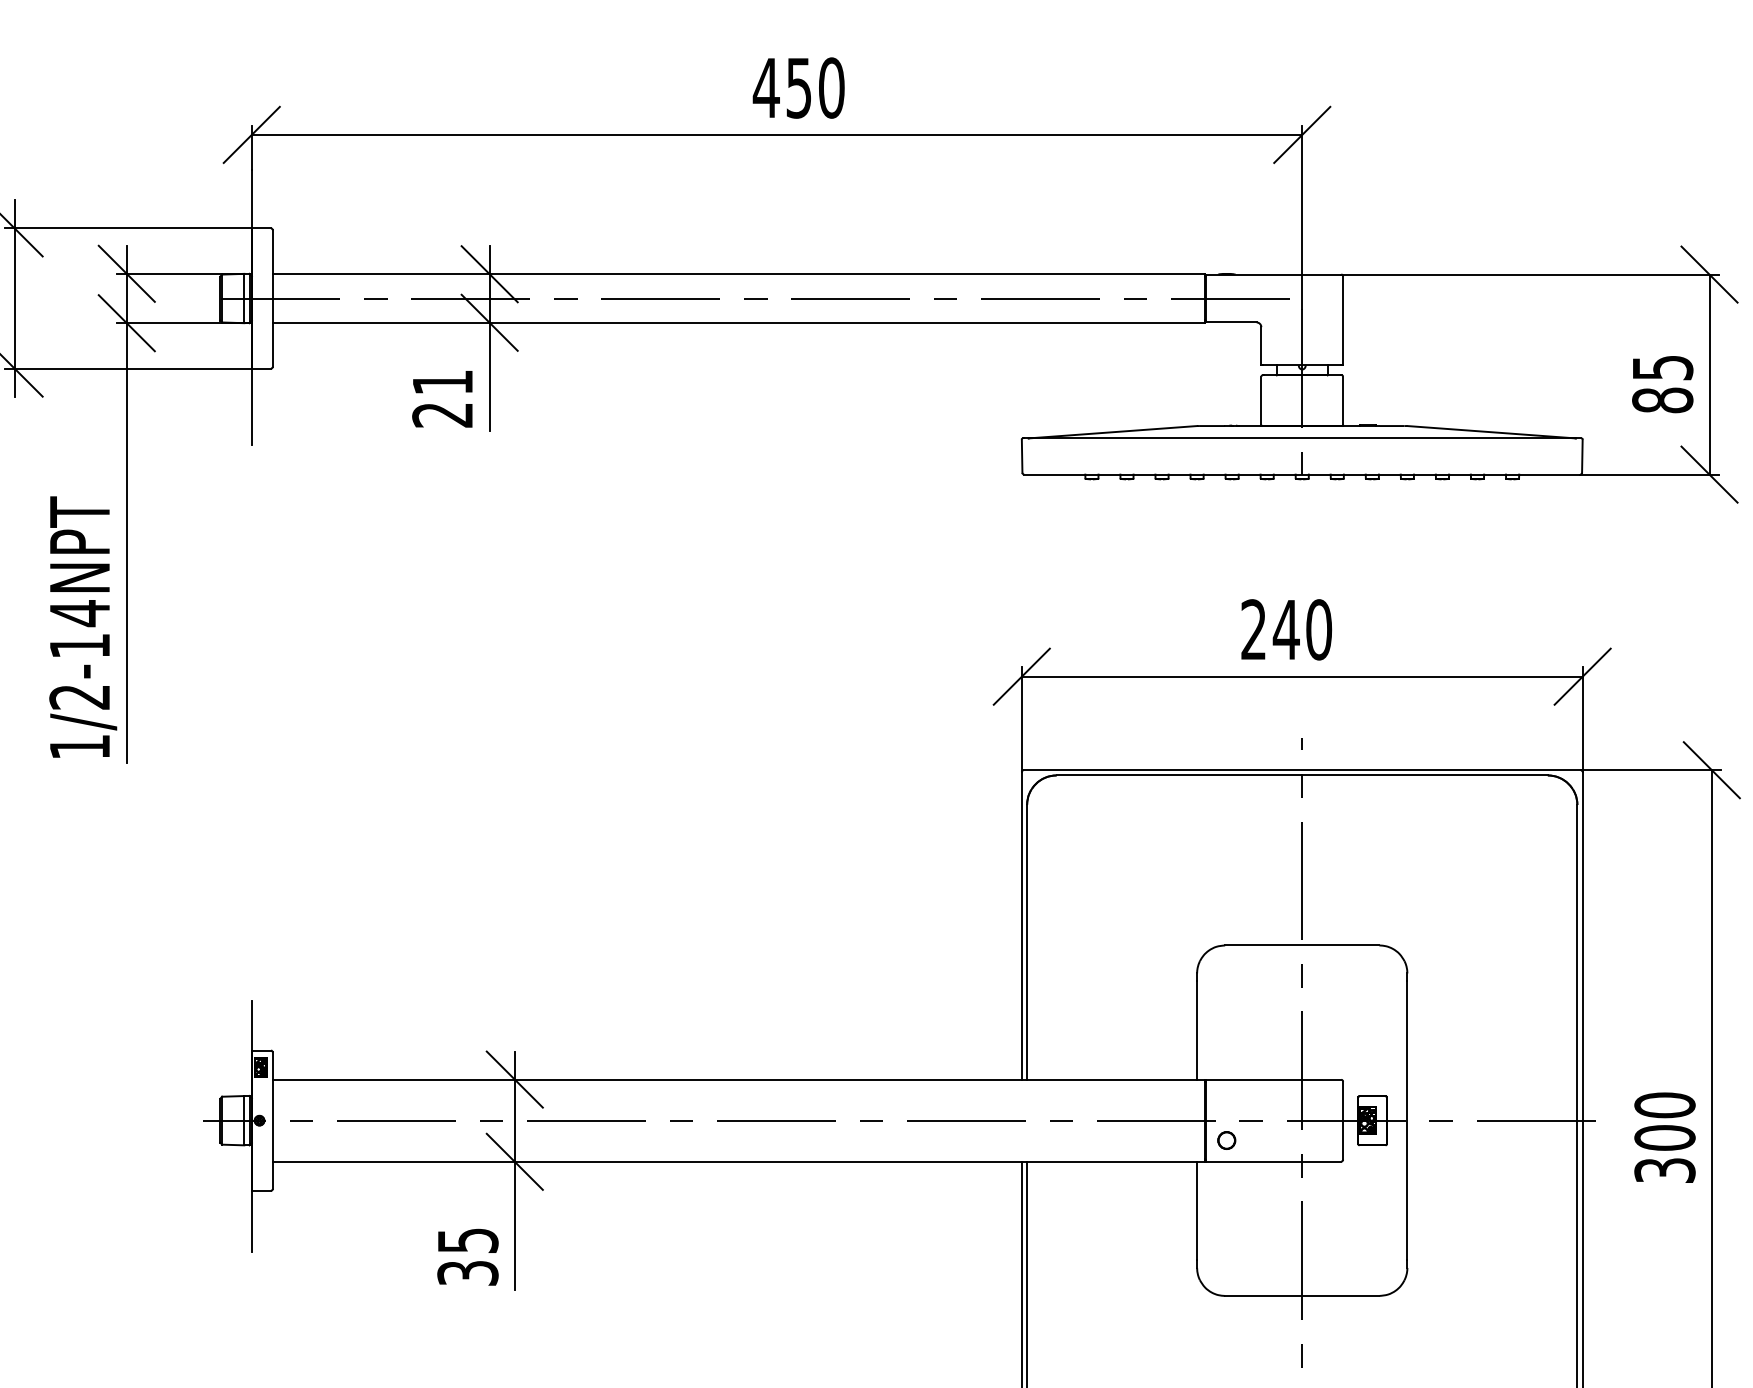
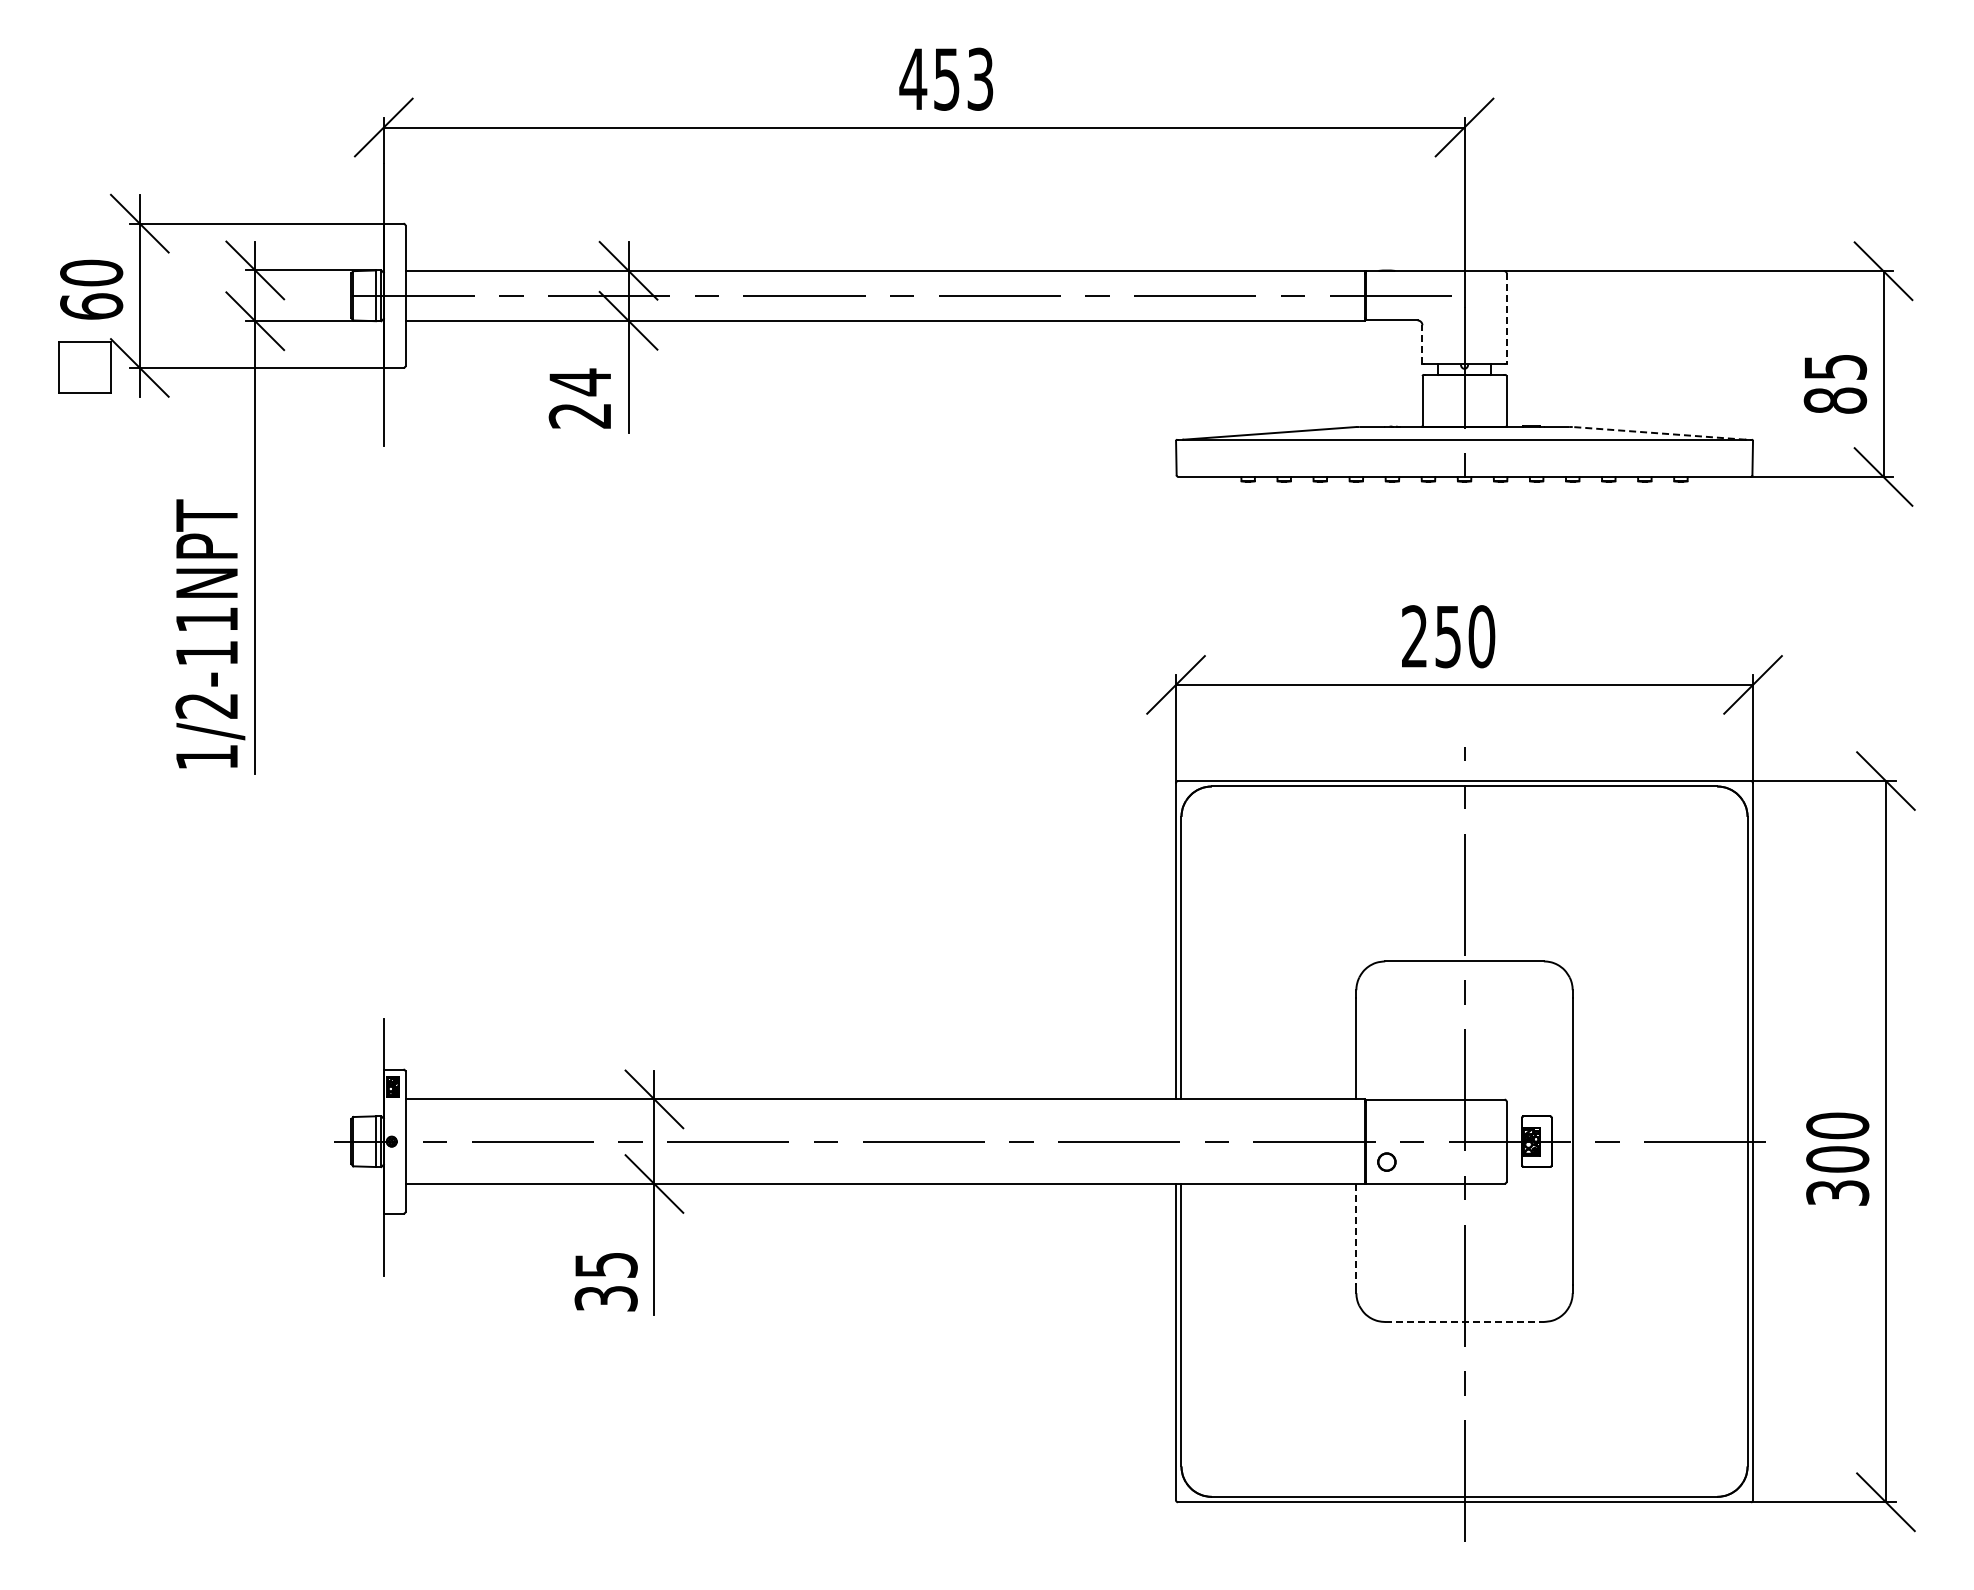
text: (831, 87) -> (980, 78), 450 -> 453
line: (1343, 320) -> (1506, 318), solid -> dashed
line: (1261, 345) -> (1422, 344), solid -> dashed
text: (441, 382) -> (579, 382), 21 -> 24
line: (1491, 432) -> (1659, 433), solid -> dashed
text: (79, 613) -> (206, 619), 1/2-14NPT -> 1/2-11NPT
text: (1286, 630) -> (1448, 637), 240 -> 250
line: (1197, 1210) -> (1356, 1234), solid -> dashed
line: (1303, 1295) -> (1465, 1321), solid -> dashed

